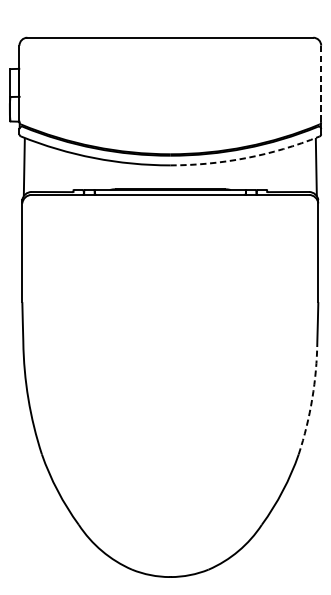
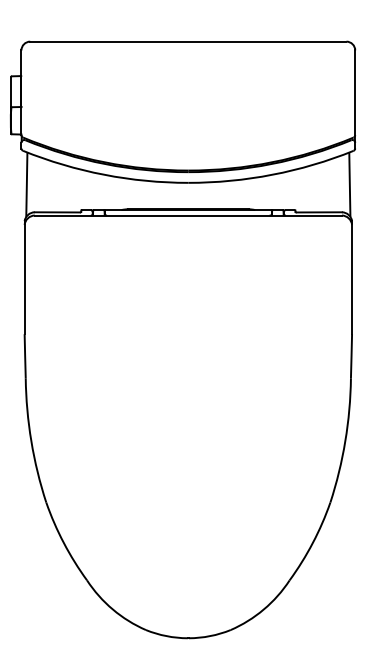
line: (321, 84) -> (355, 93), dashed -> solid
arc: (246, 157) -> (272, 174), dashed -> solid
arc: (312, 399) -> (345, 441), dashed -> solid

